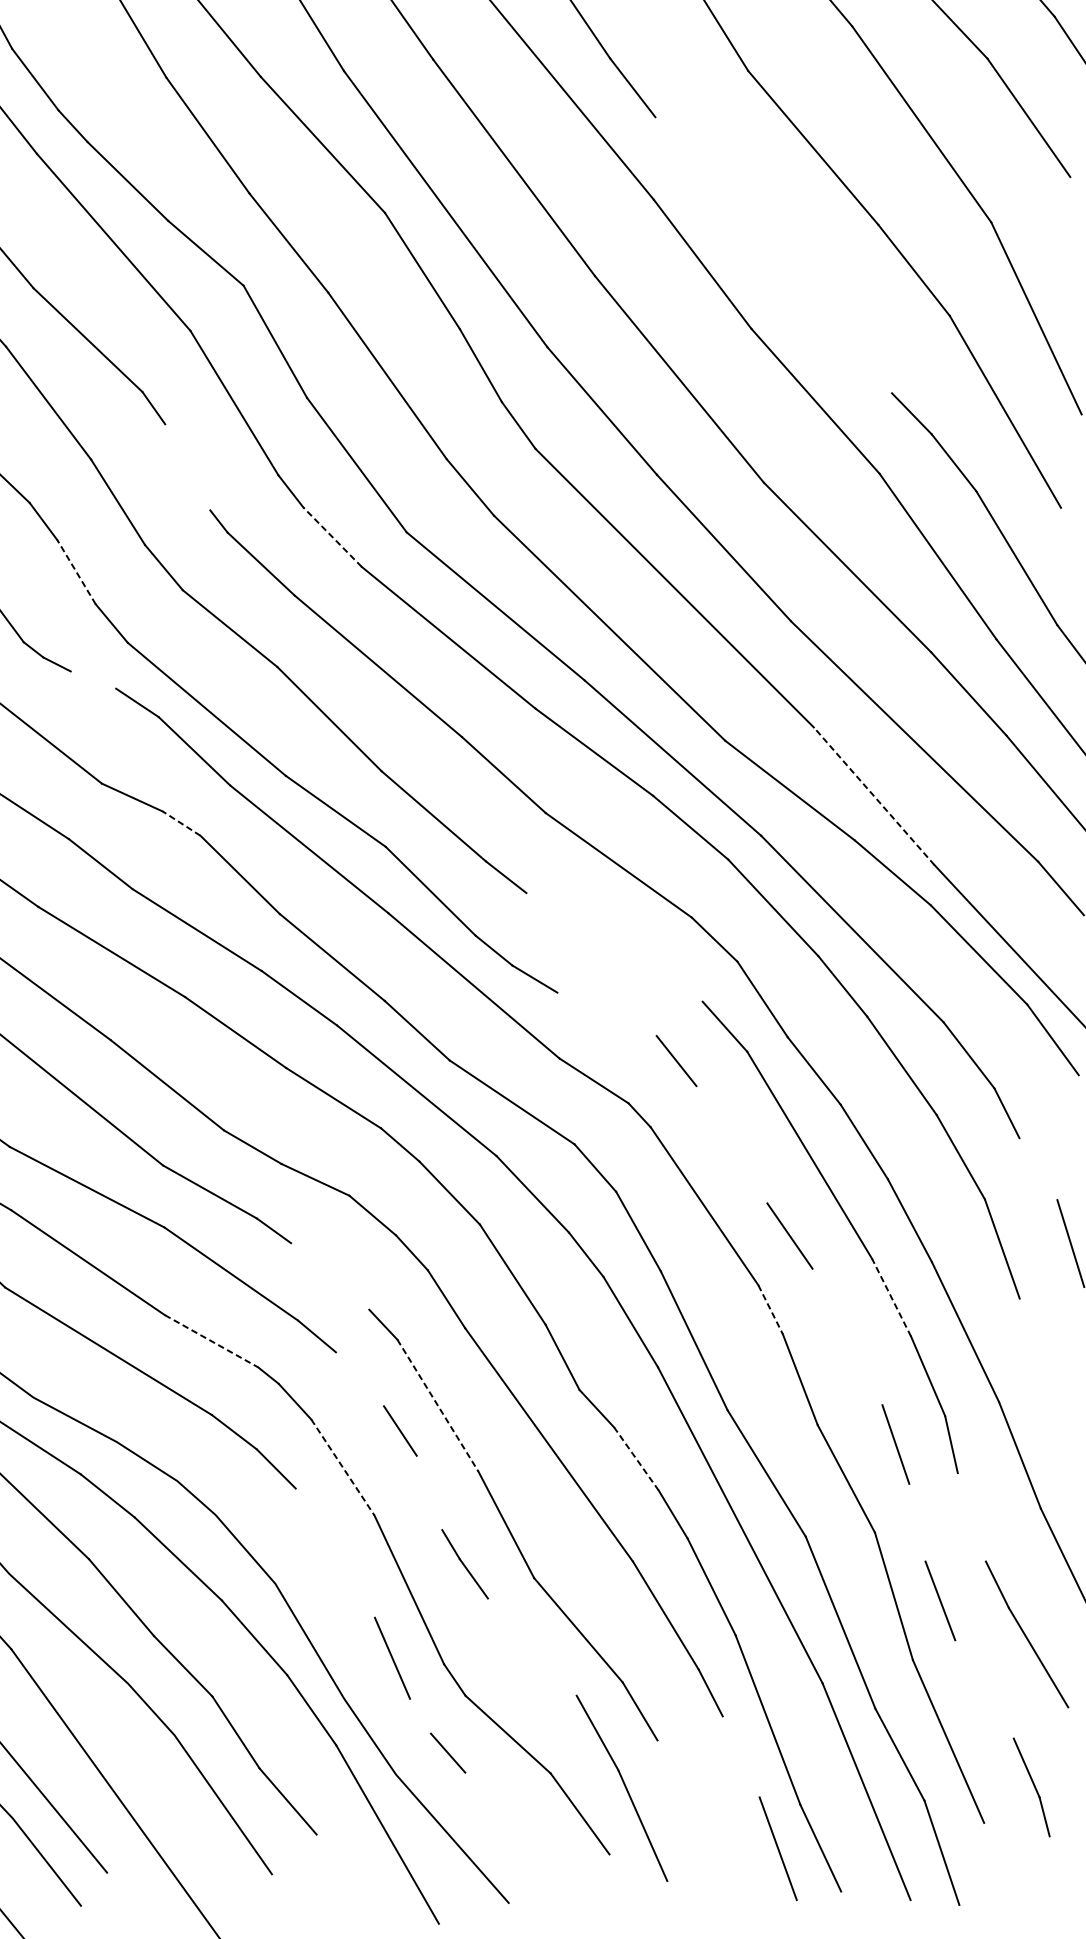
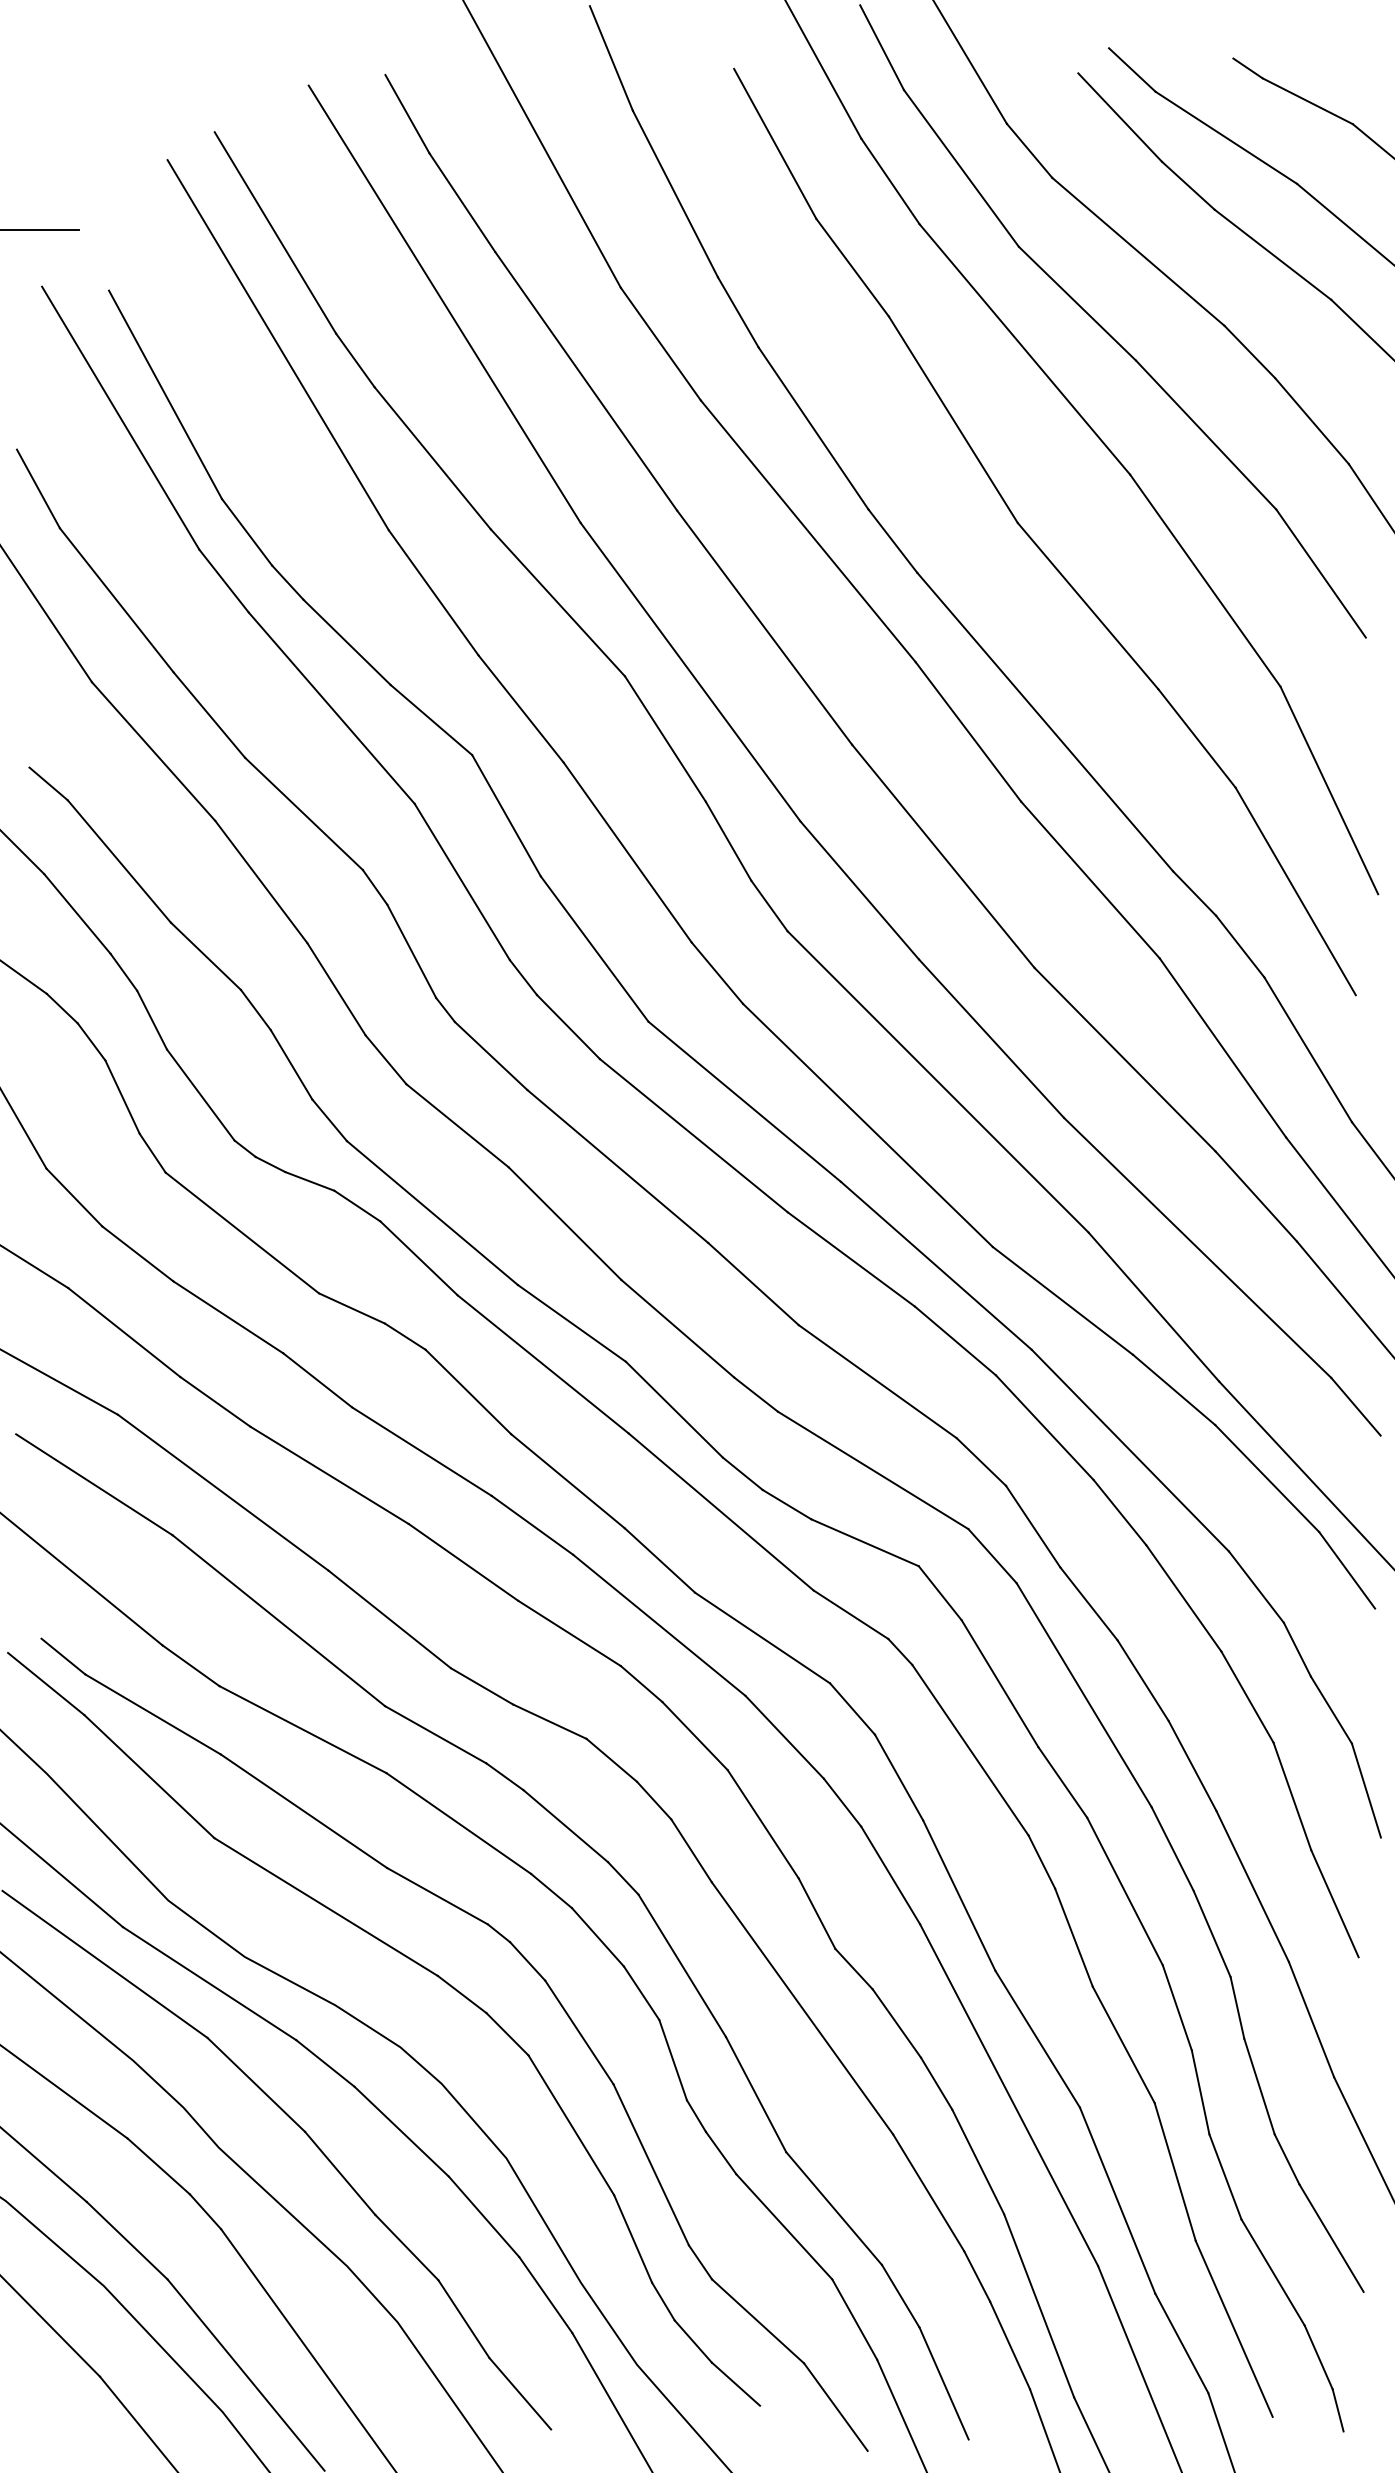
line: (773, 254) -> (1045, 721), added
line: (187, 467) -> (411, 951), added
line: (332, 537) -> (568, 1027), dashed -> solid
line: (76, 571) -> (291, 1064), dashed -> solid
line: (93, 680) -> (309, 1181), added
line: (873, 795) -> (1153, 1306), dashed -> solid
line: (181, 823) -> (404, 1336), dashed -> solid
line: (613, 947) -> (872, 1470), added
line: (606, 1014) -> (864, 1542), added
line: (731, 1144) -> (999, 1683), added
line: (1037, 1168) -> (1330, 1709), added
line: (329, 1276) -> (565, 1826), added
line: (891, 1298) -> (1172, 1849), dashed -> solid
line: (770, 1310) -> (1041, 1862), dashed -> solid
line: (847, 1336) -> (1124, 1891), added
line: (211, 1341) -> (437, 1896), dashed -> solid
line: (1041, 1348) -> (1334, 1903), added
line: (359, 1379) -> (597, 1937), added
line: (438, 1405) -> (682, 1965), dashed -> solid
line: (636, 1459) -> (896, 2023), dashed -> solid
line: (342, 1467) -> (579, 2032), dashed -> solid
line: (428, 1493) -> (672, 2060), added
line: (971, 1517) -> (1259, 2086), added
line: (917, 1522) -> (1200, 2092), added
line: (335, 1553) -> (571, 2125), added
line: (532, 1646) -> (784, 2226), added
line: (983, 1689) -> (1272, 2272), added
line: (420, 1716) -> (663, 2301), added
line: (741, 1756) -> (1010, 2345), added
line: (487, 1792) -> (735, 2383), added
line: (679, 1792) -> (943, 2383), added

